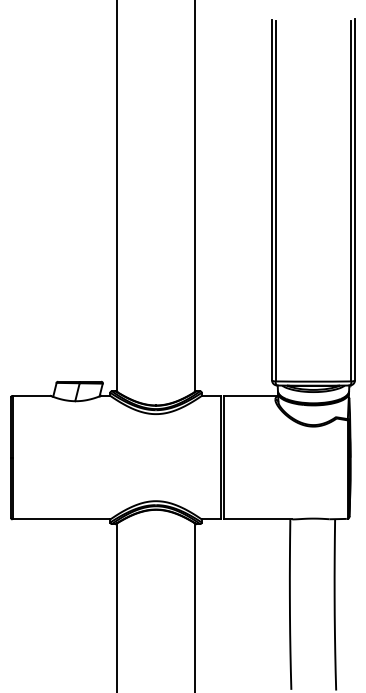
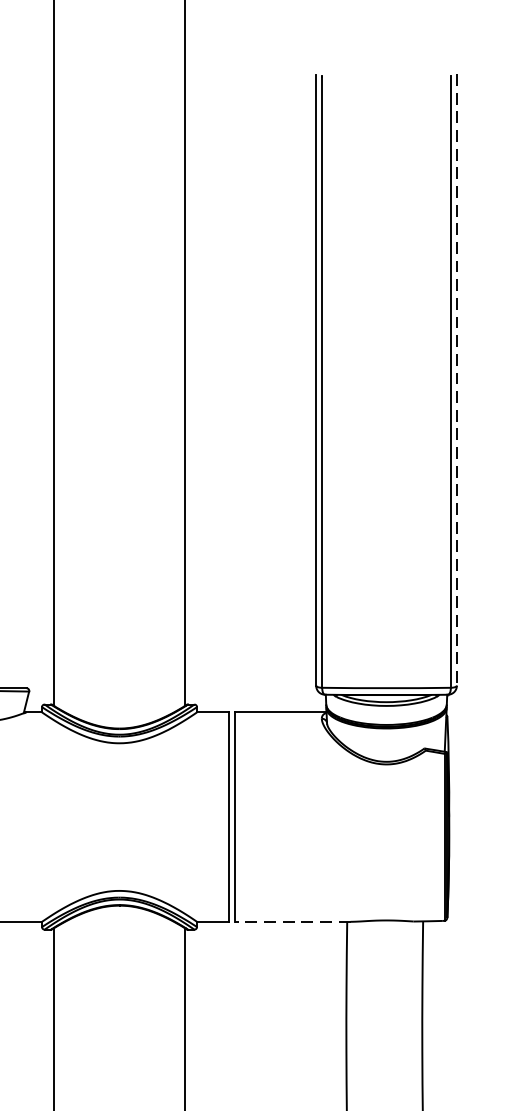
line: (355, 200) -> (457, 380), solid -> dashed
line: (258, 519) -> (293, 921), solid -> dashed

